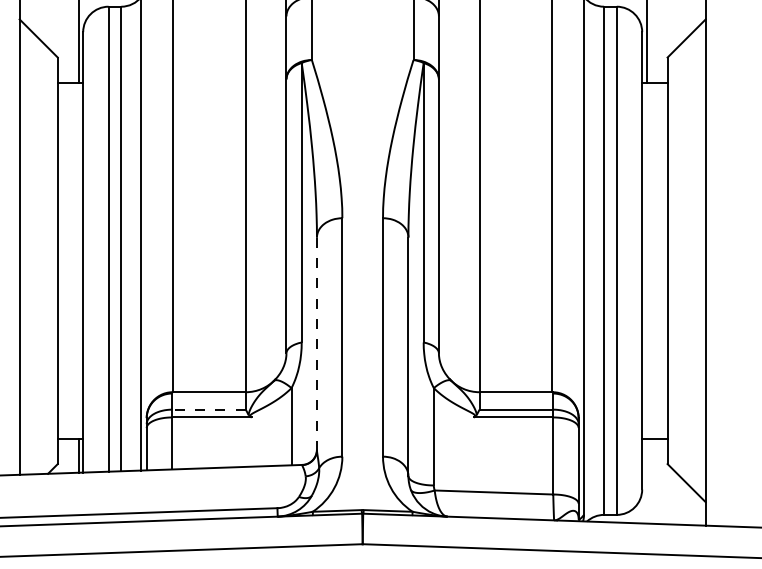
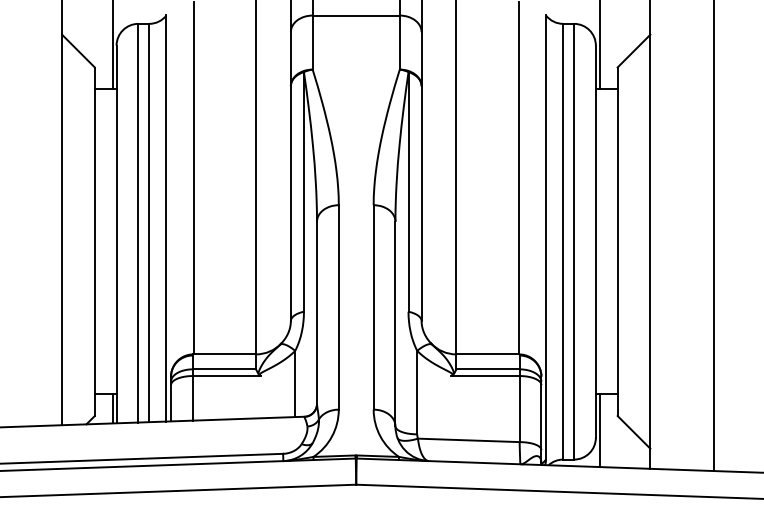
line: (317, 344) -> (317, 313), dashed -> solid
line: (209, 409) -> (224, 369), dashed -> solid
line: (646, 480) -> (599, 430), added

